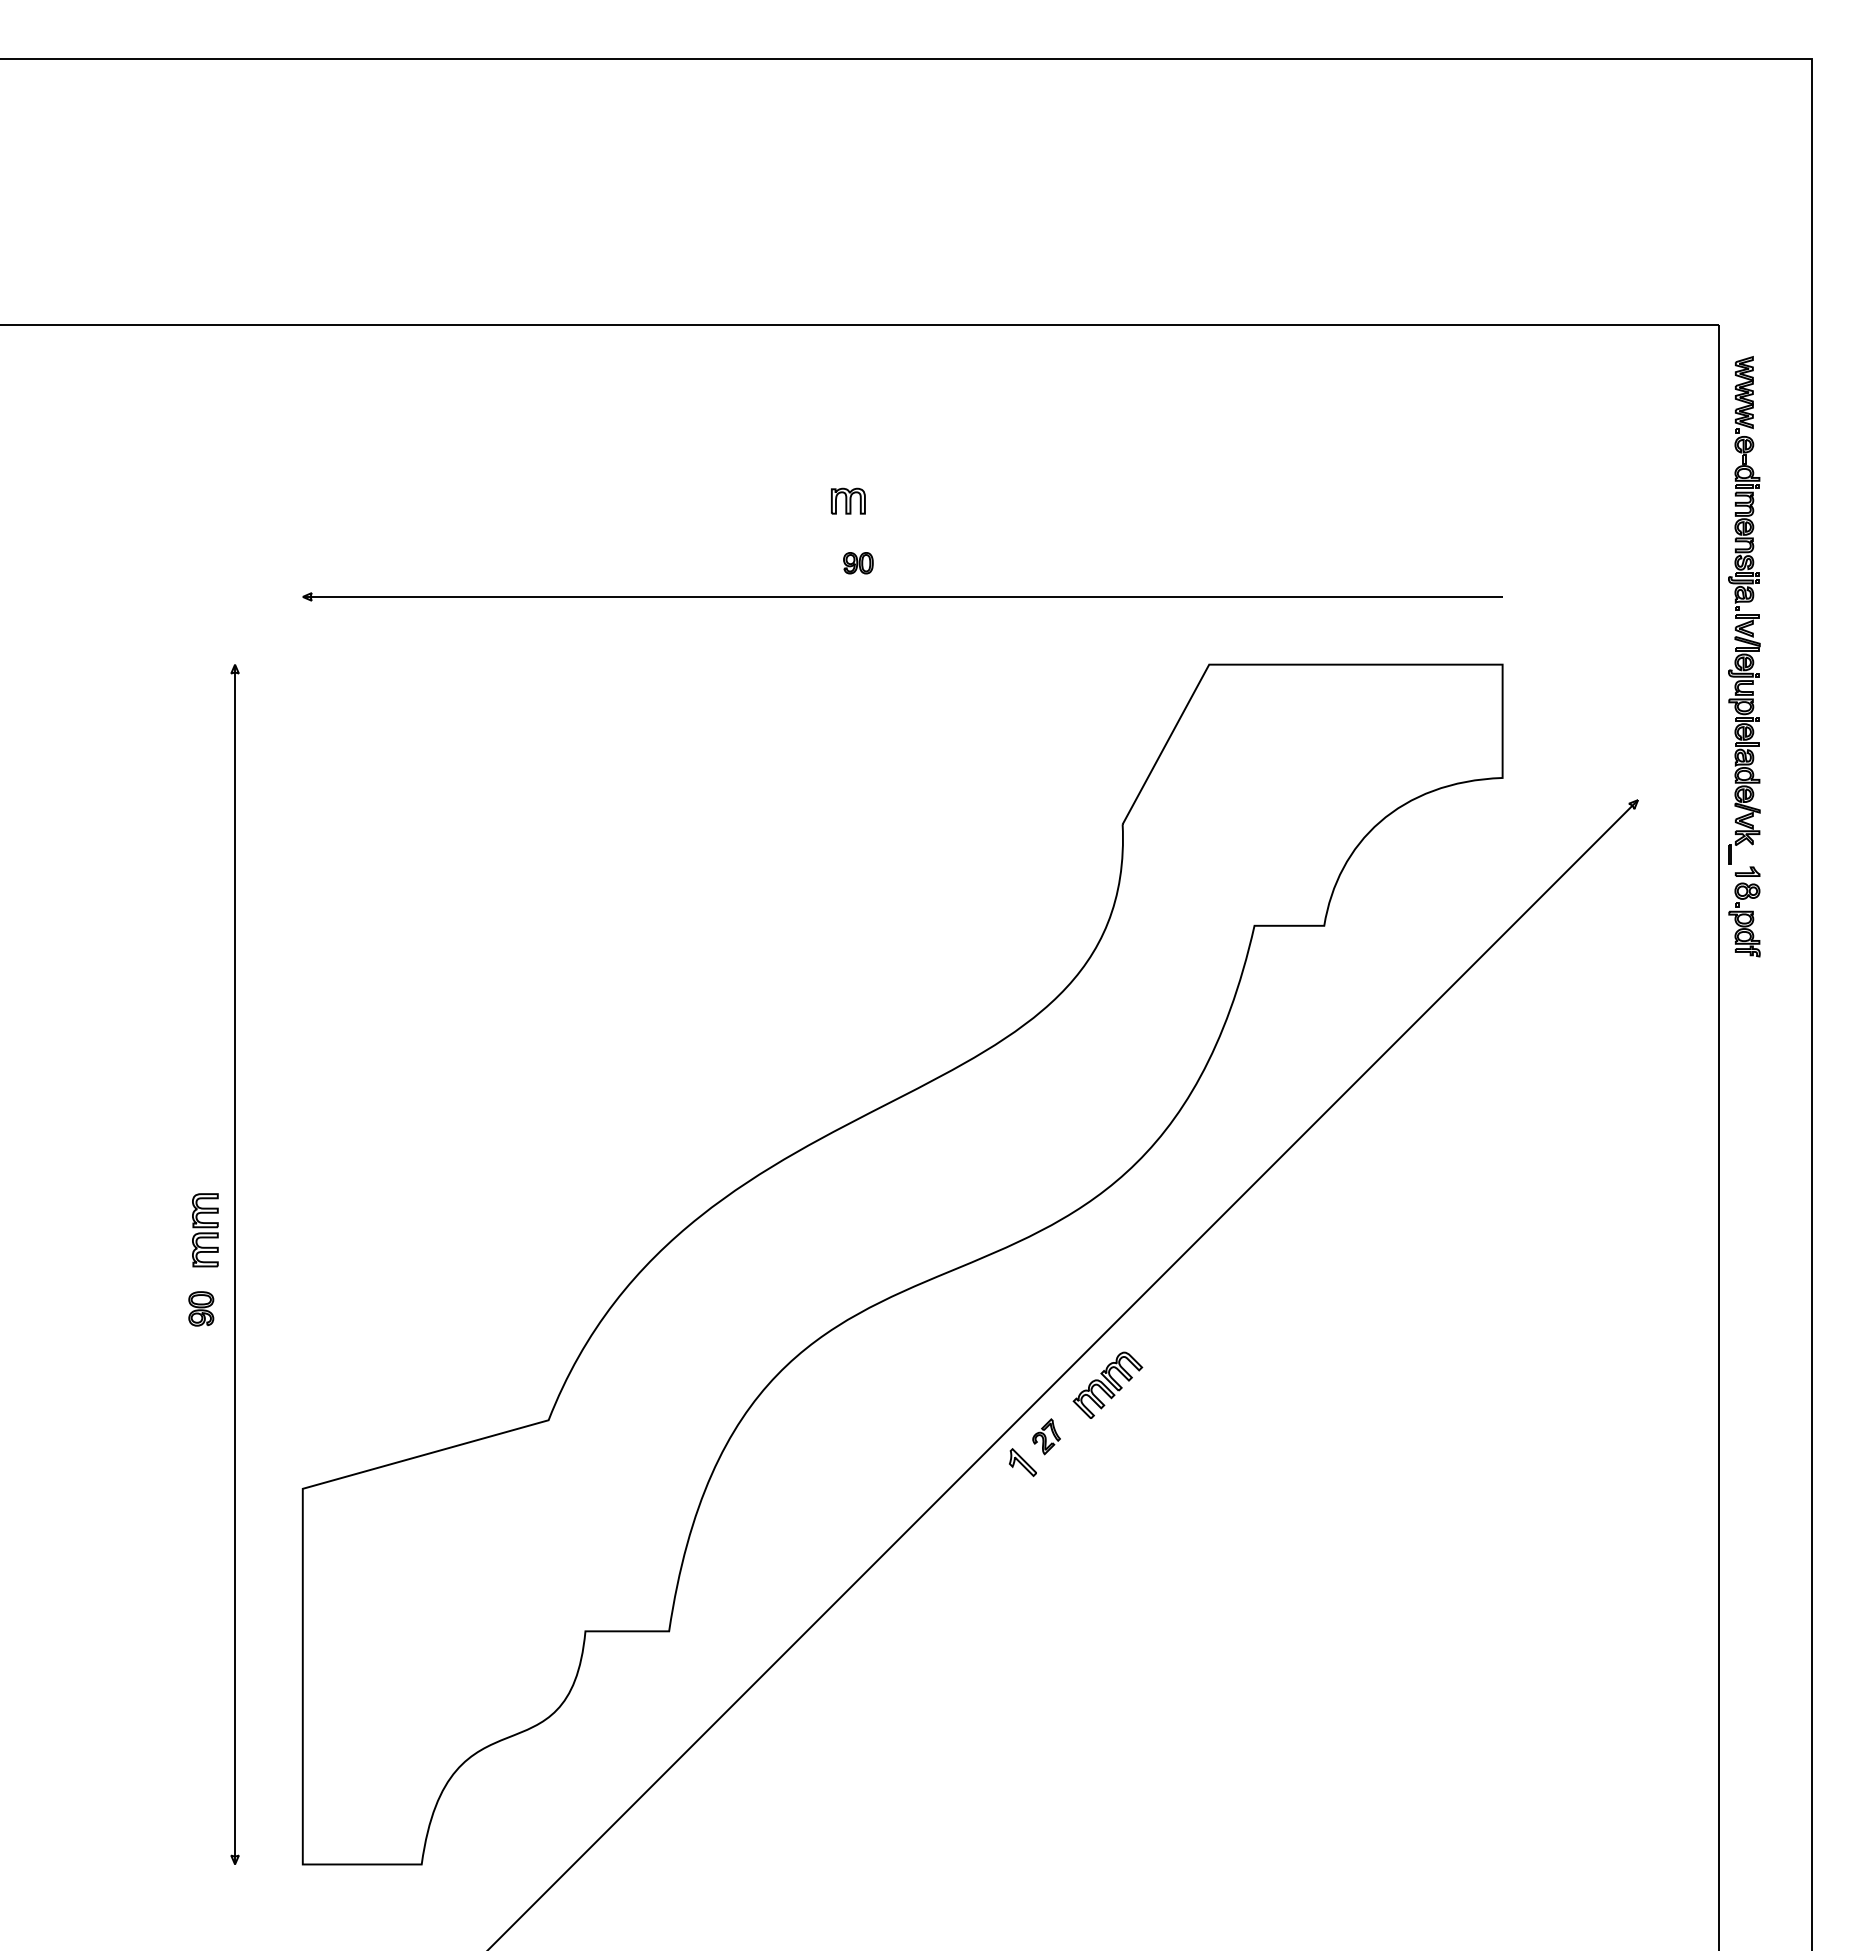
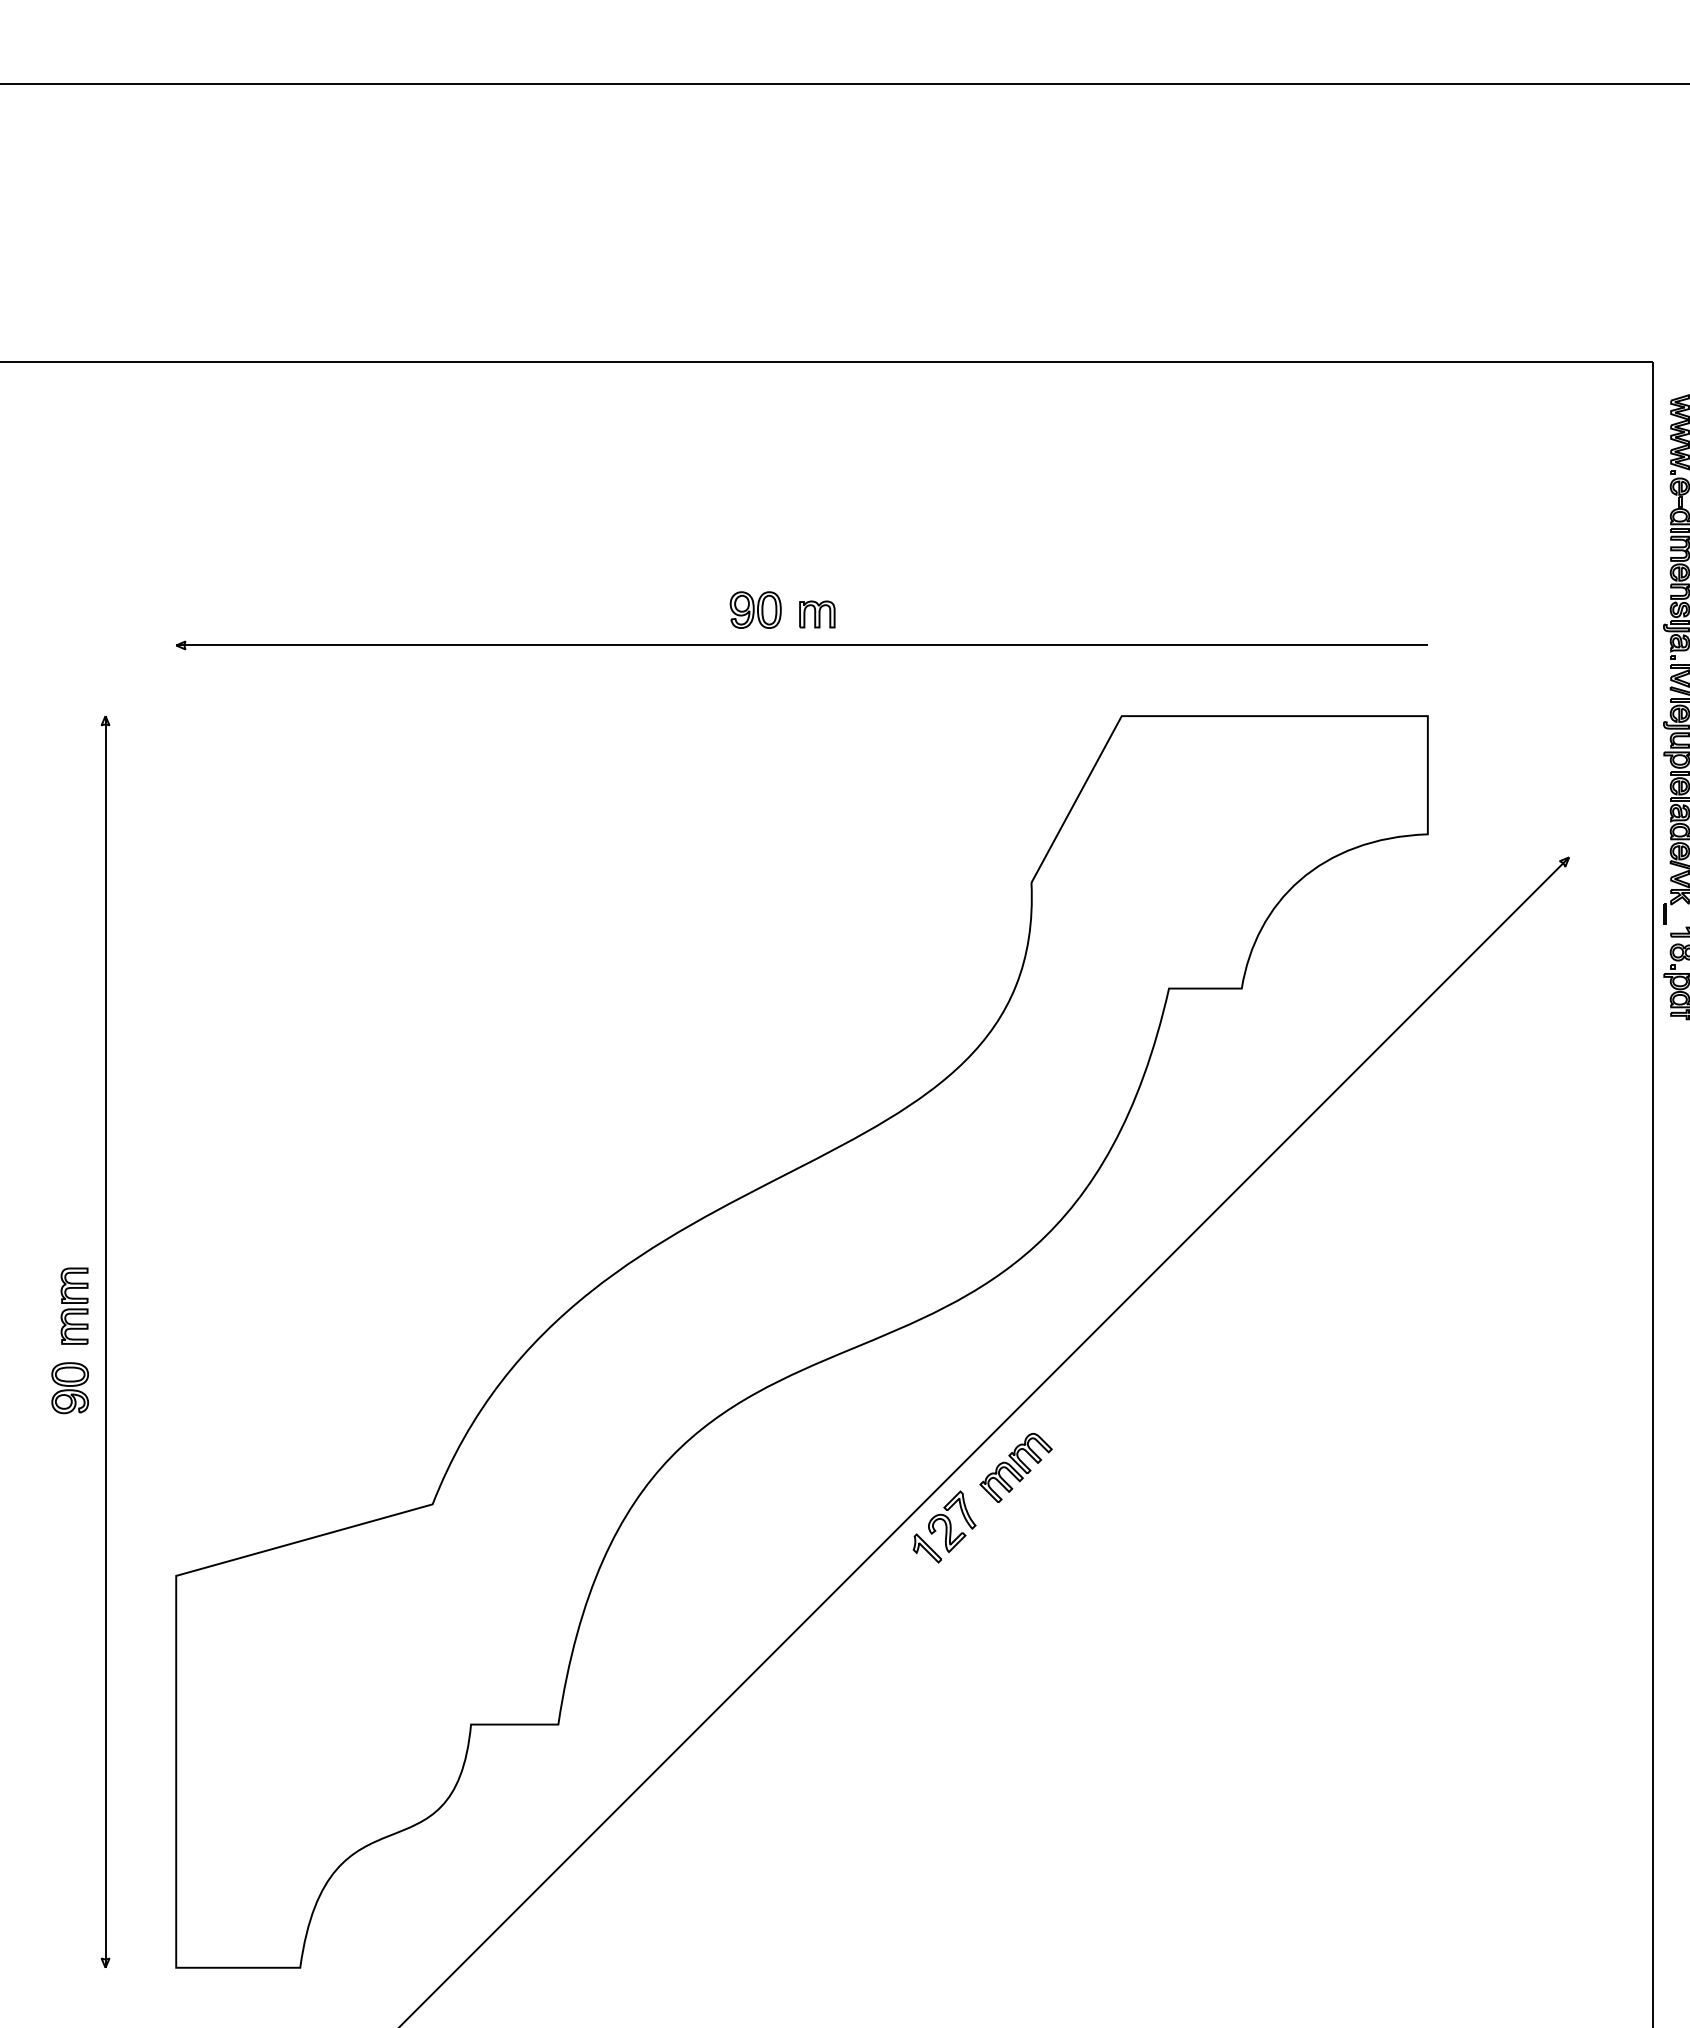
part: (848, 500) -> (817, 613), moved
part: (858, 563) -> (755, 610), size x1.67
part: (201, 1308) -> (70, 1387), size x1.43
part: (1046, 1436) -> (952, 1521), size x1.67

